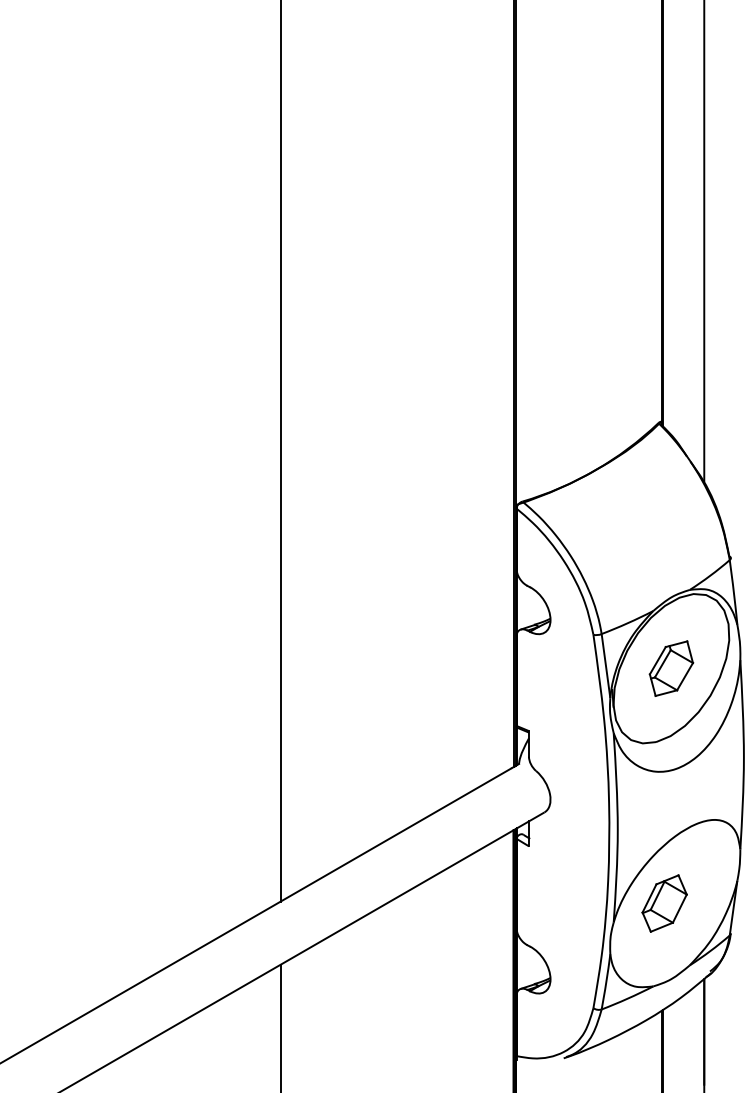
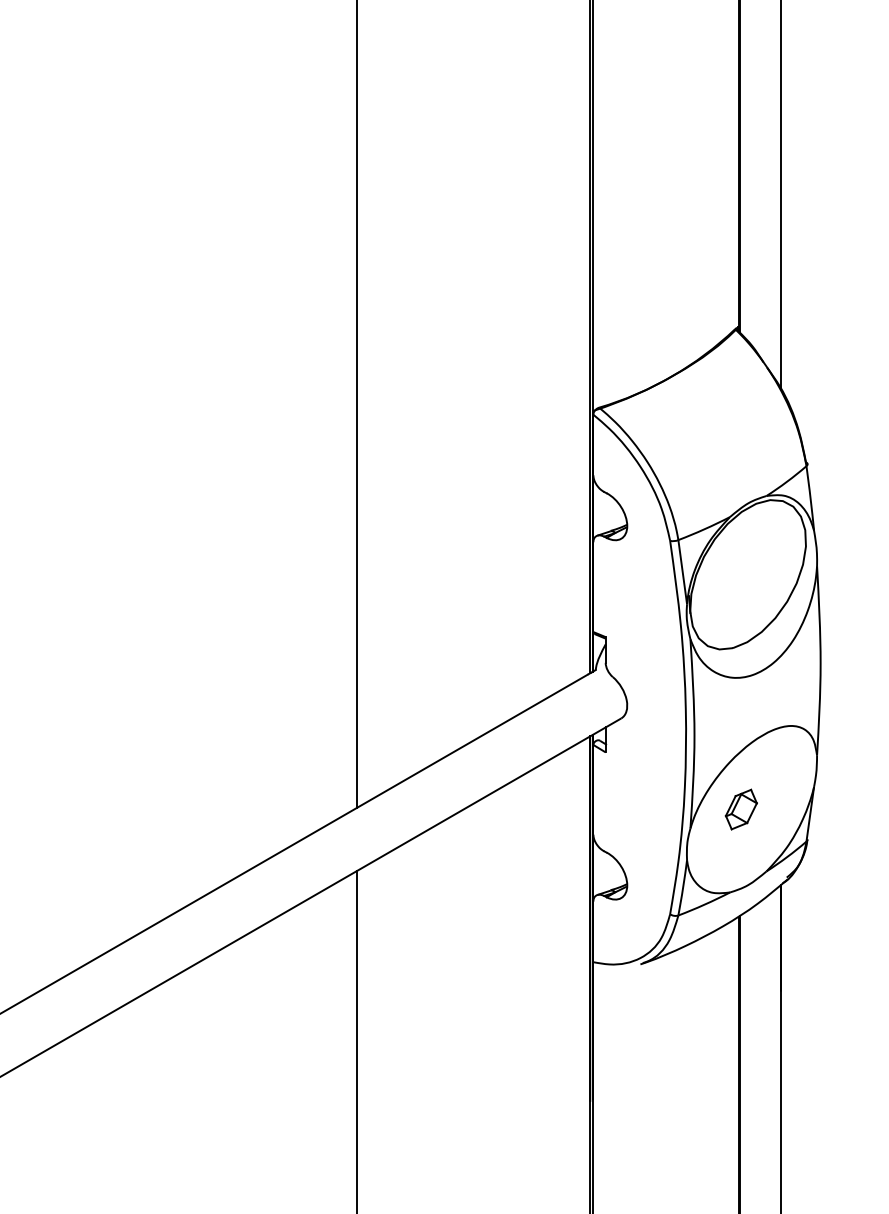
part: (670, 668) -> (747, 574), removed
part: (664, 903) -> (741, 809), size x0.7

